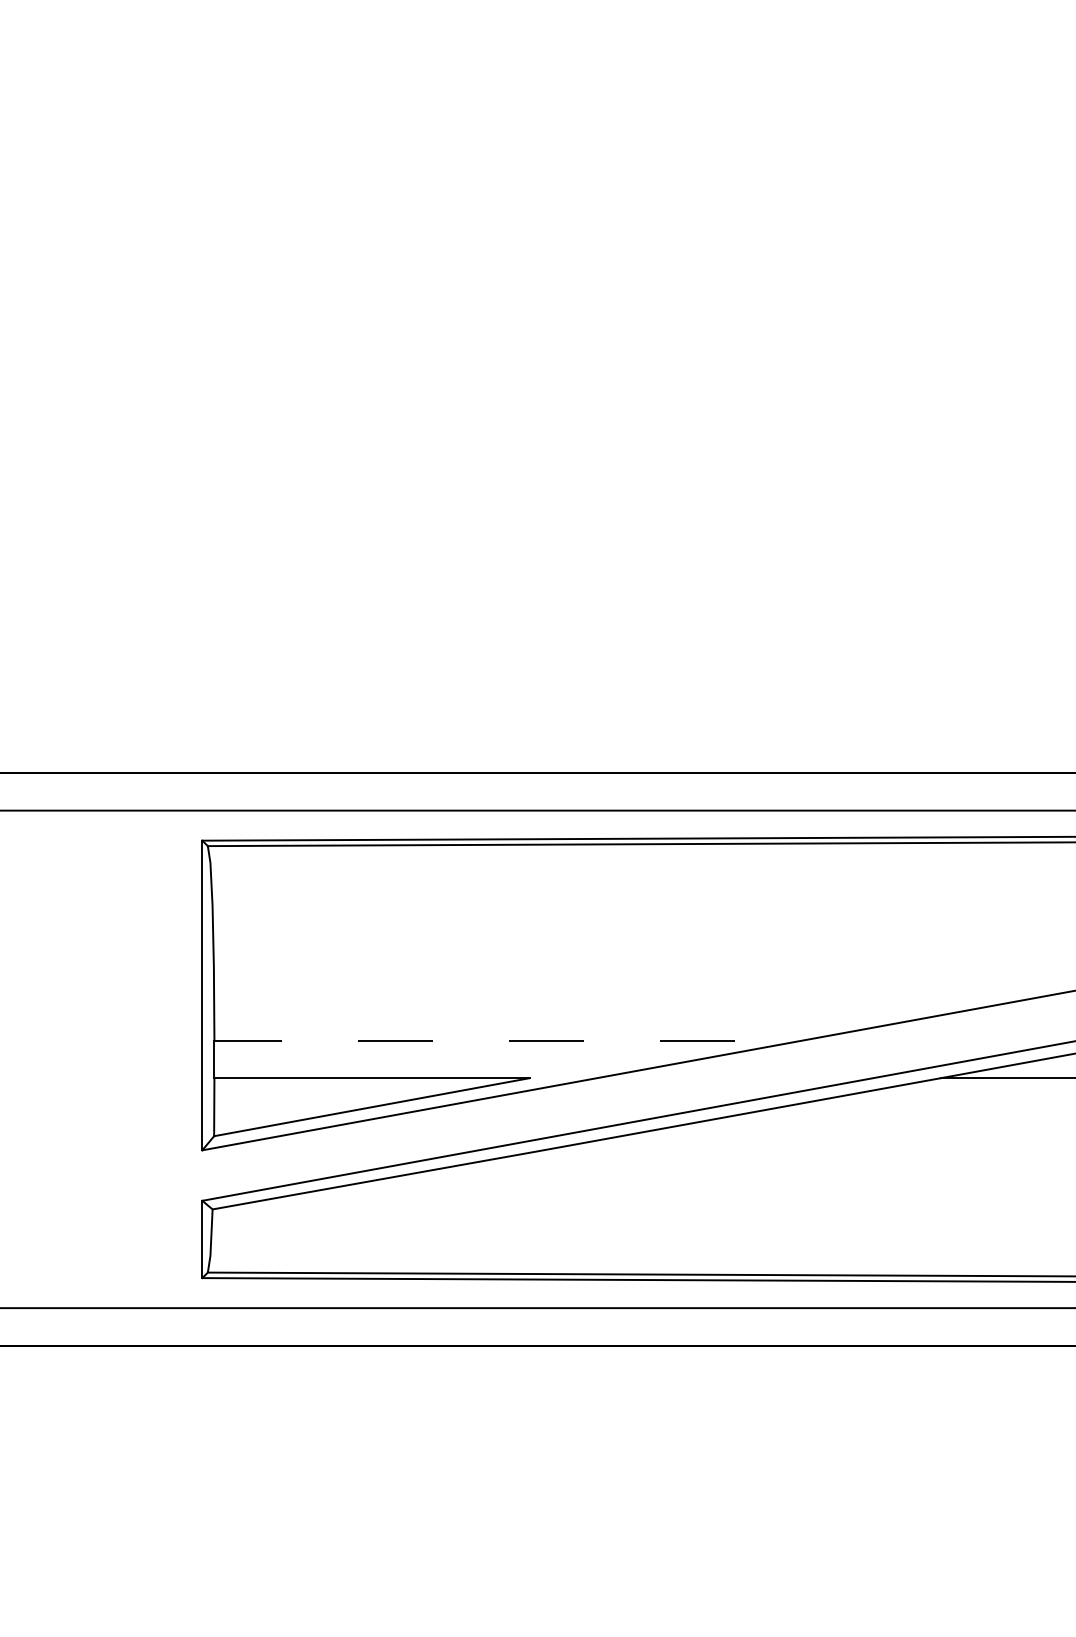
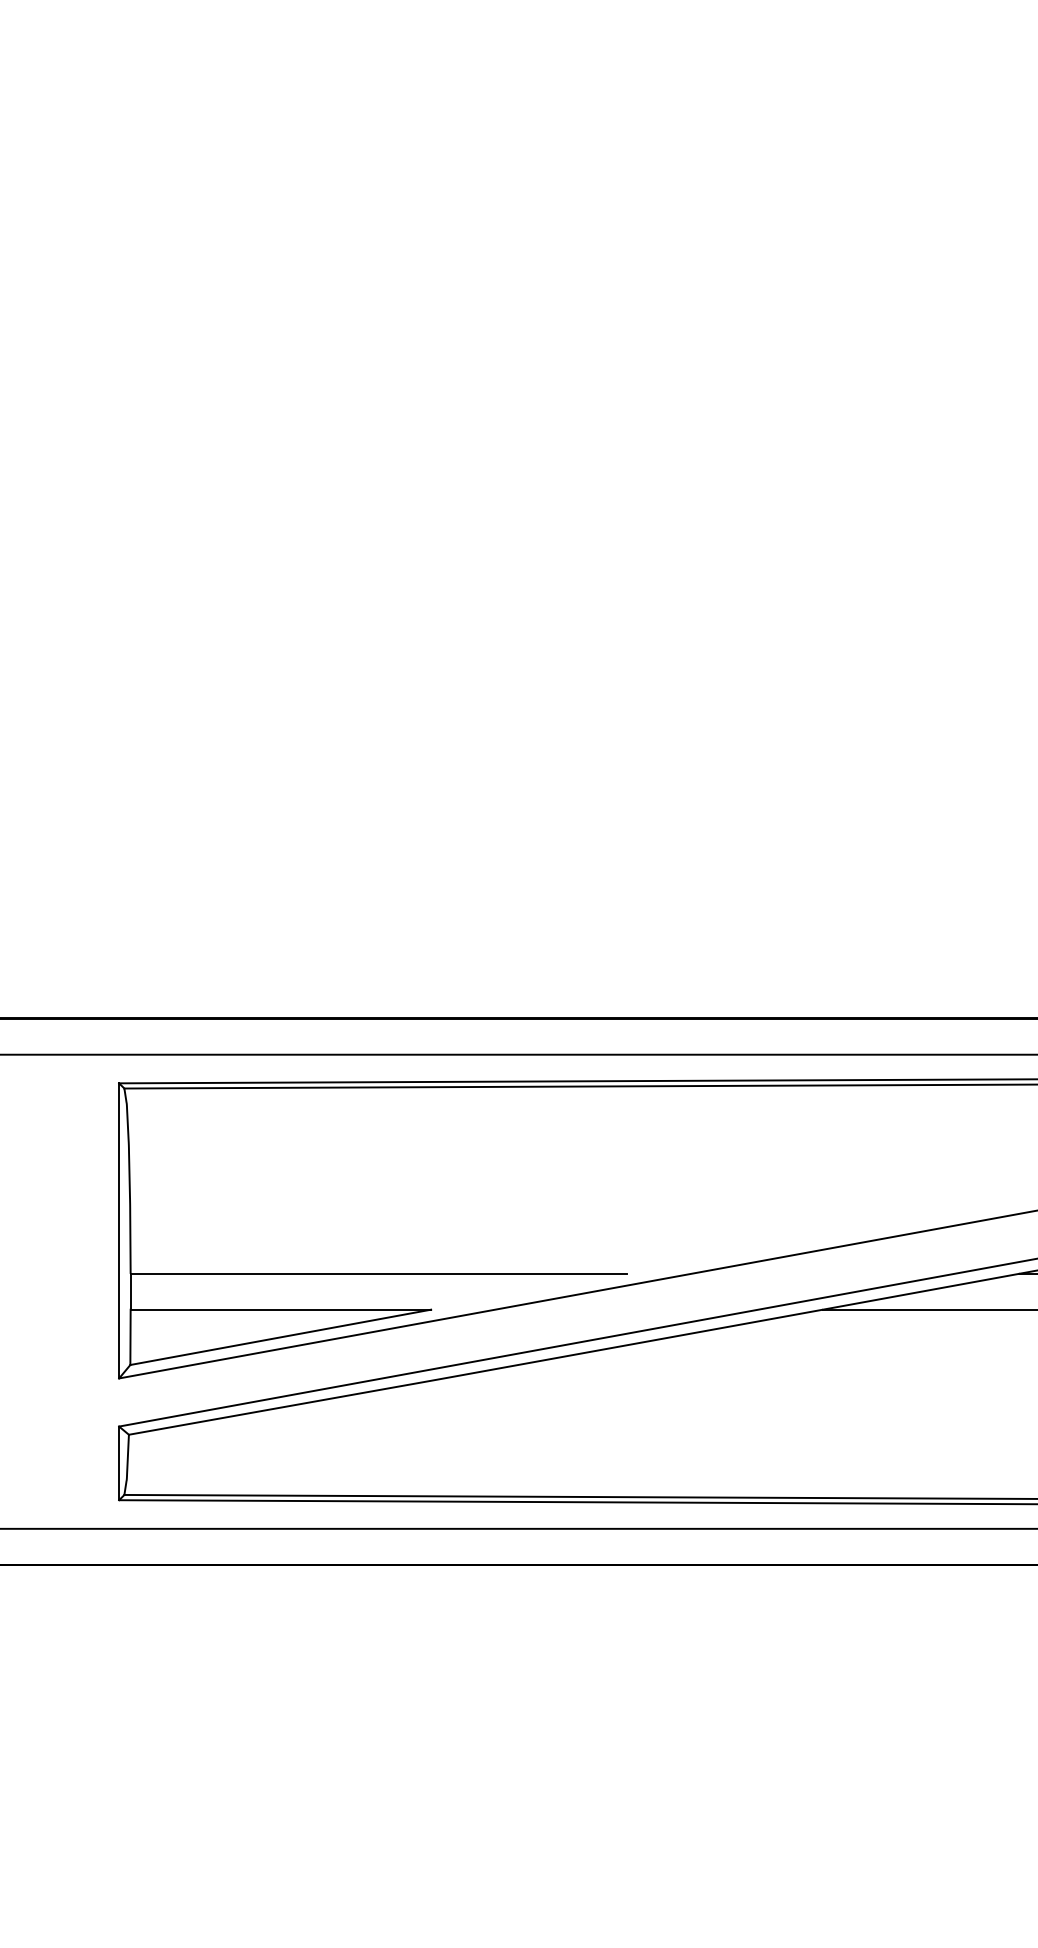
line: (474, 1040) -> (378, 1273), dashed -> solid

